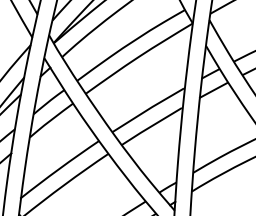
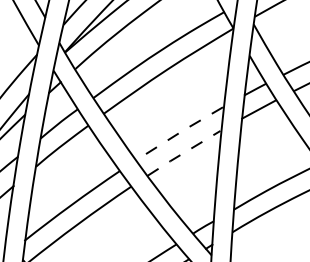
line: (148, 109) -> (179, 132), solid -> dashed
line: (151, 126) -> (183, 153), solid -> dashed

